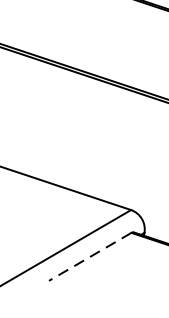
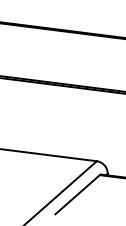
line: (90, 256) -> (77, 194), dashed -> solid

